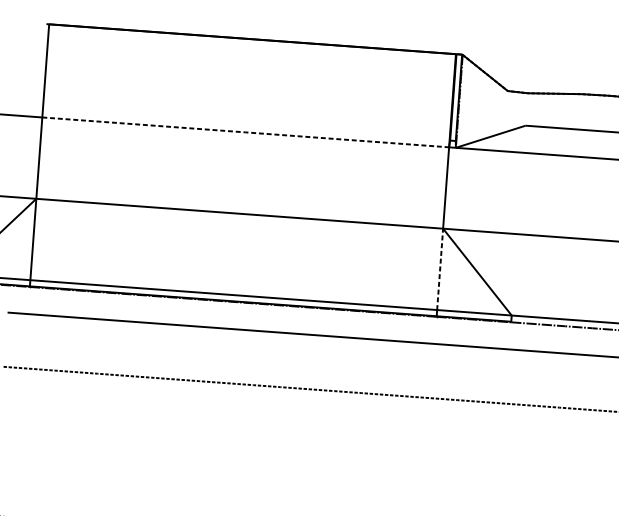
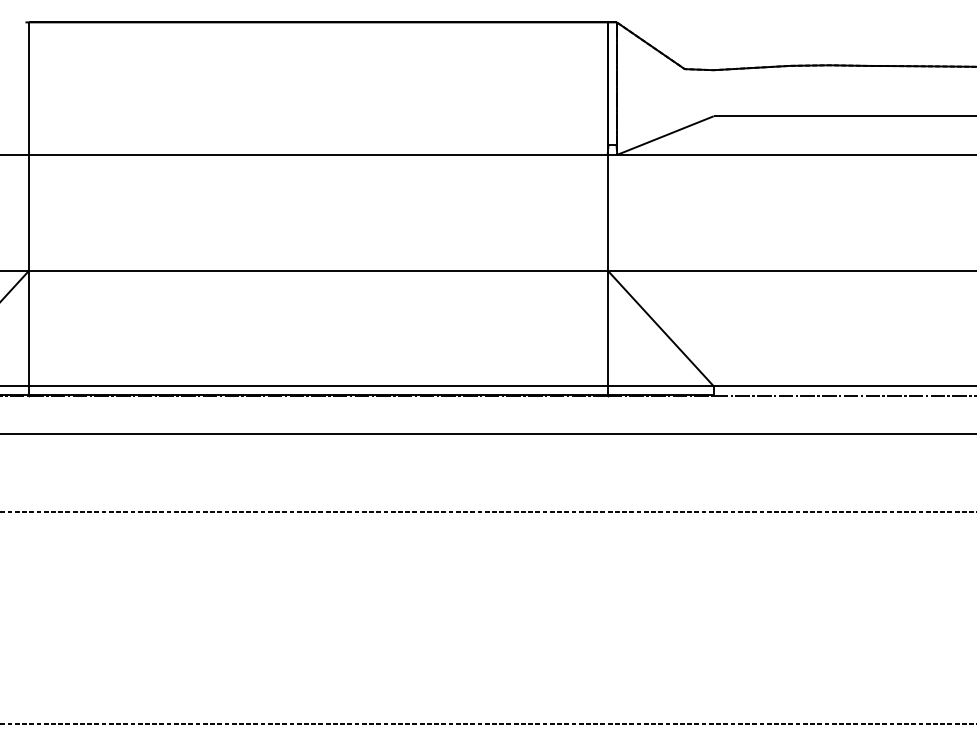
line: (245, 132) -> (318, 154), dashed -> solid
line: (440, 269) -> (607, 328), dashed -> solid

